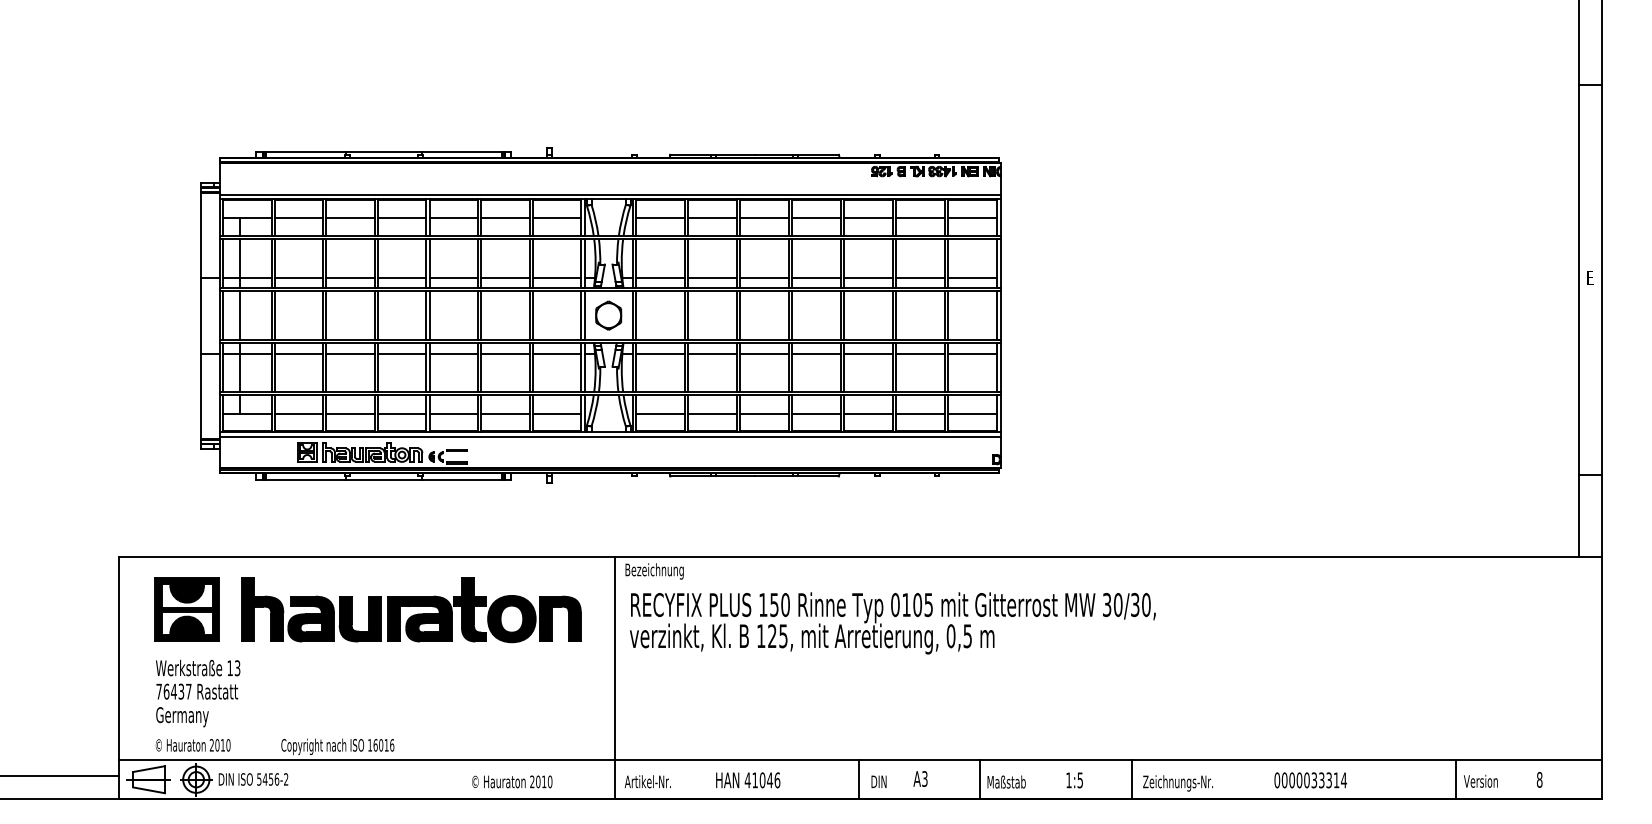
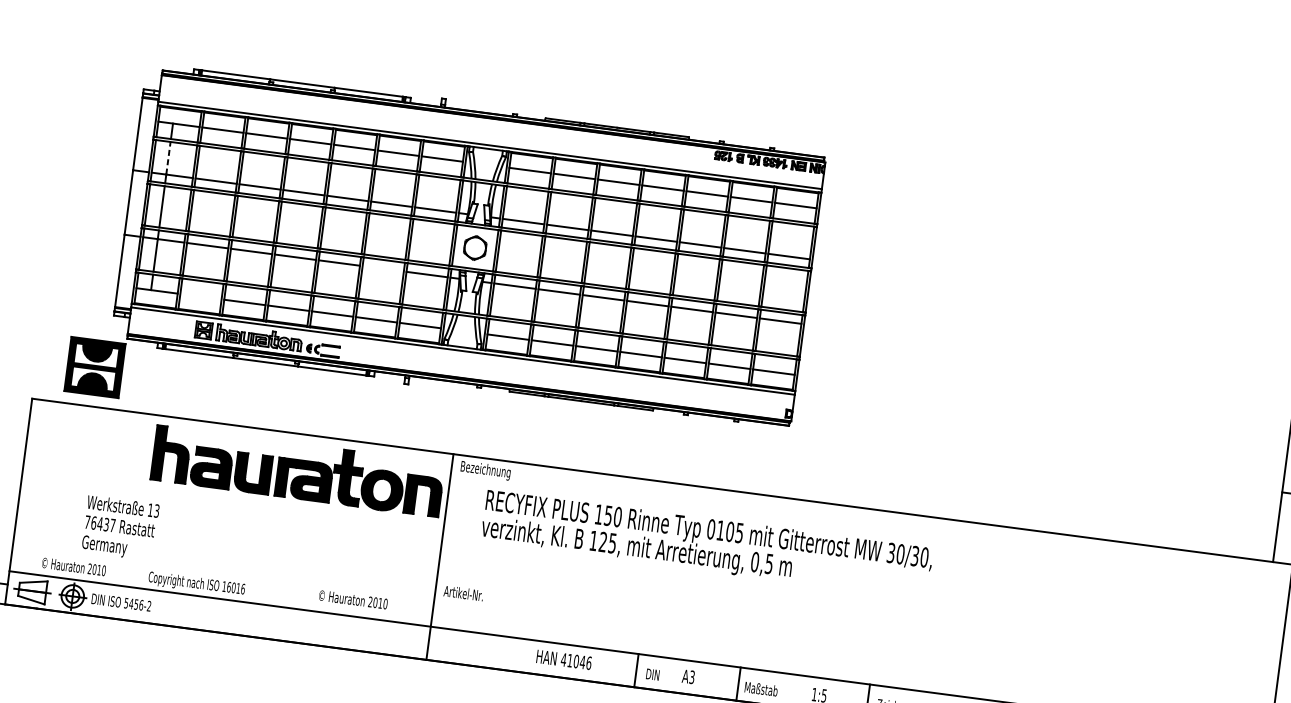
line: (240, 258) -> (168, 158), solid -> dashed
line: (505, 353) -> (383, 268), removed
line: (298, 413) -> (200, 296), removed
part: (186, 609) -> (94, 367), moved
part: (411, 610) -> (297, 471), moved
text: (892, 623) -> (706, 544), moved
text: (198, 693) -> (120, 528), moved
text: (748, 780) -> (564, 660), moved
text: (512, 781) -> (353, 599), moved
text: (647, 781) -> (463, 593), moved

